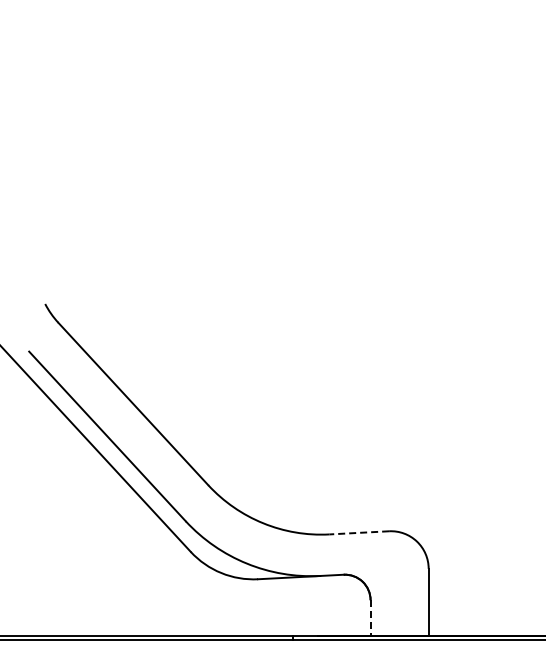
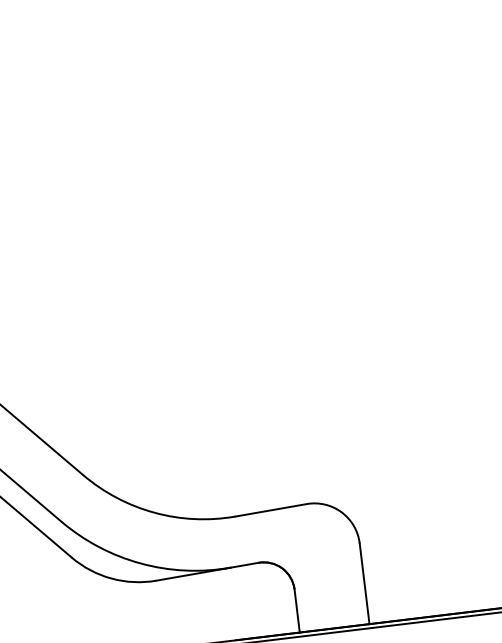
line: (359, 532) -> (271, 509), dashed -> solid
line: (370, 618) -> (297, 611), dashed -> solid

